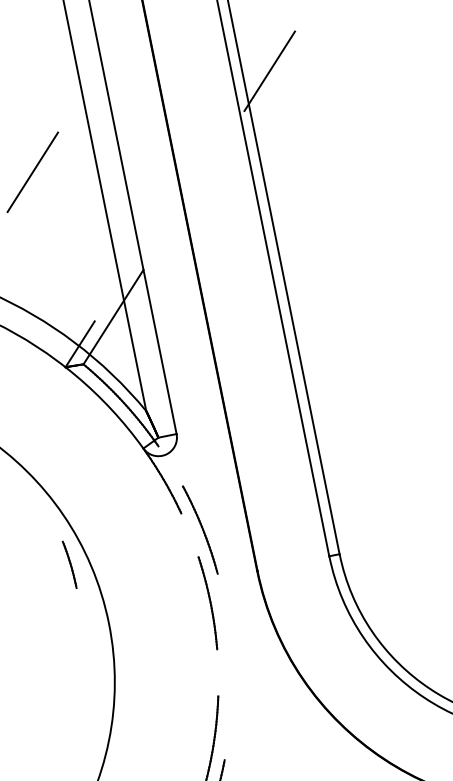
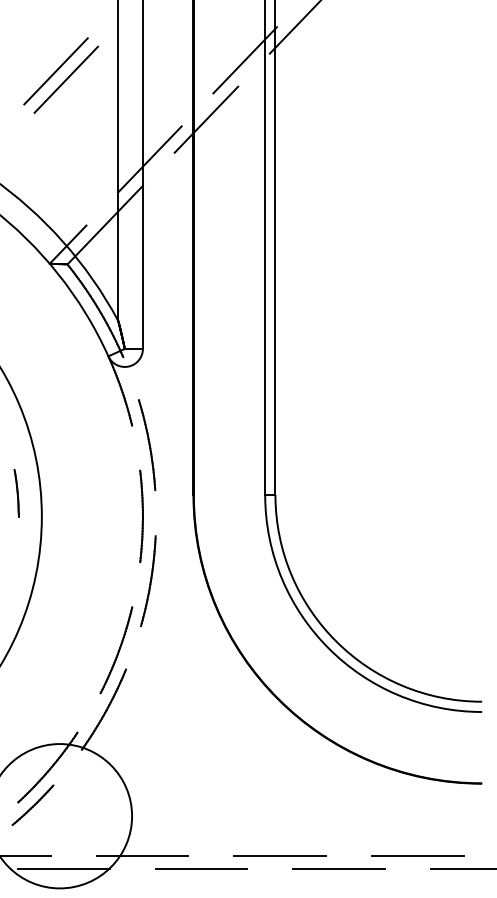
line: (220, 123) -> (244, 60), added
line: (45, 178) -> (66, 79), added
line: (194, 190) -> (206, 119), added
line: (144, 242) -> (149, 159), added
line: (69, 565) -> (16, 493), moved
part: (229, 667) -> (148, 581), added

